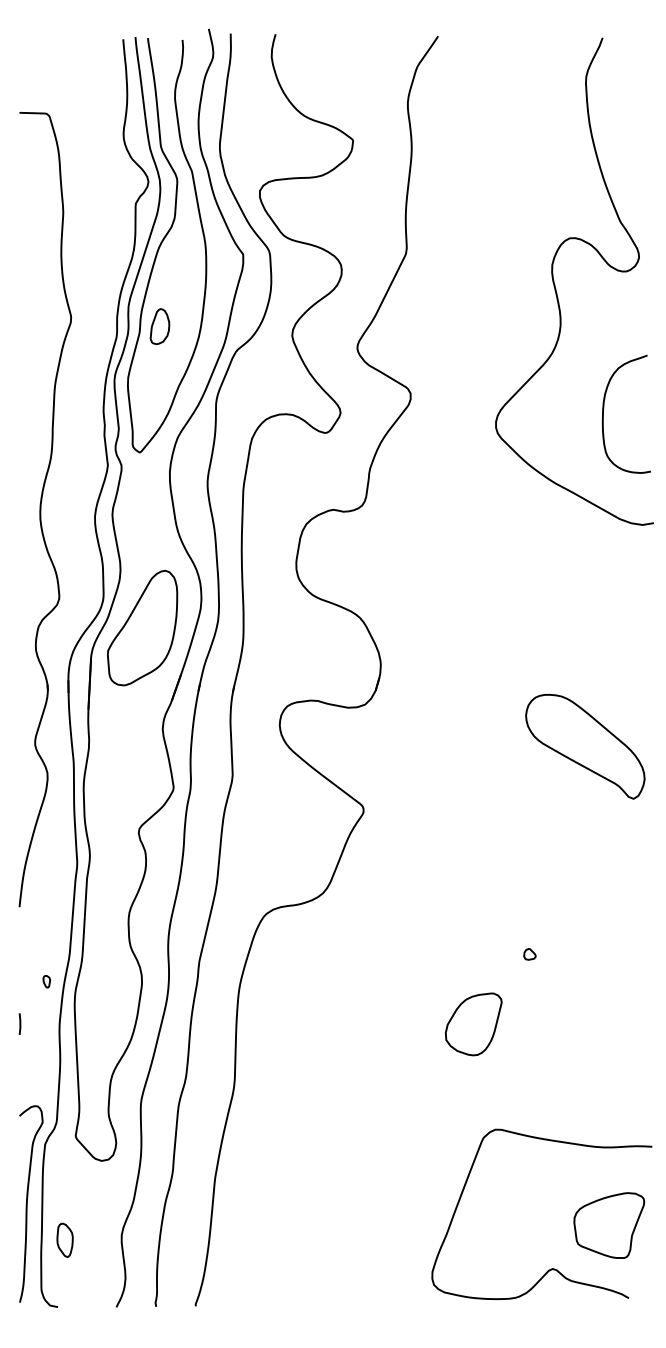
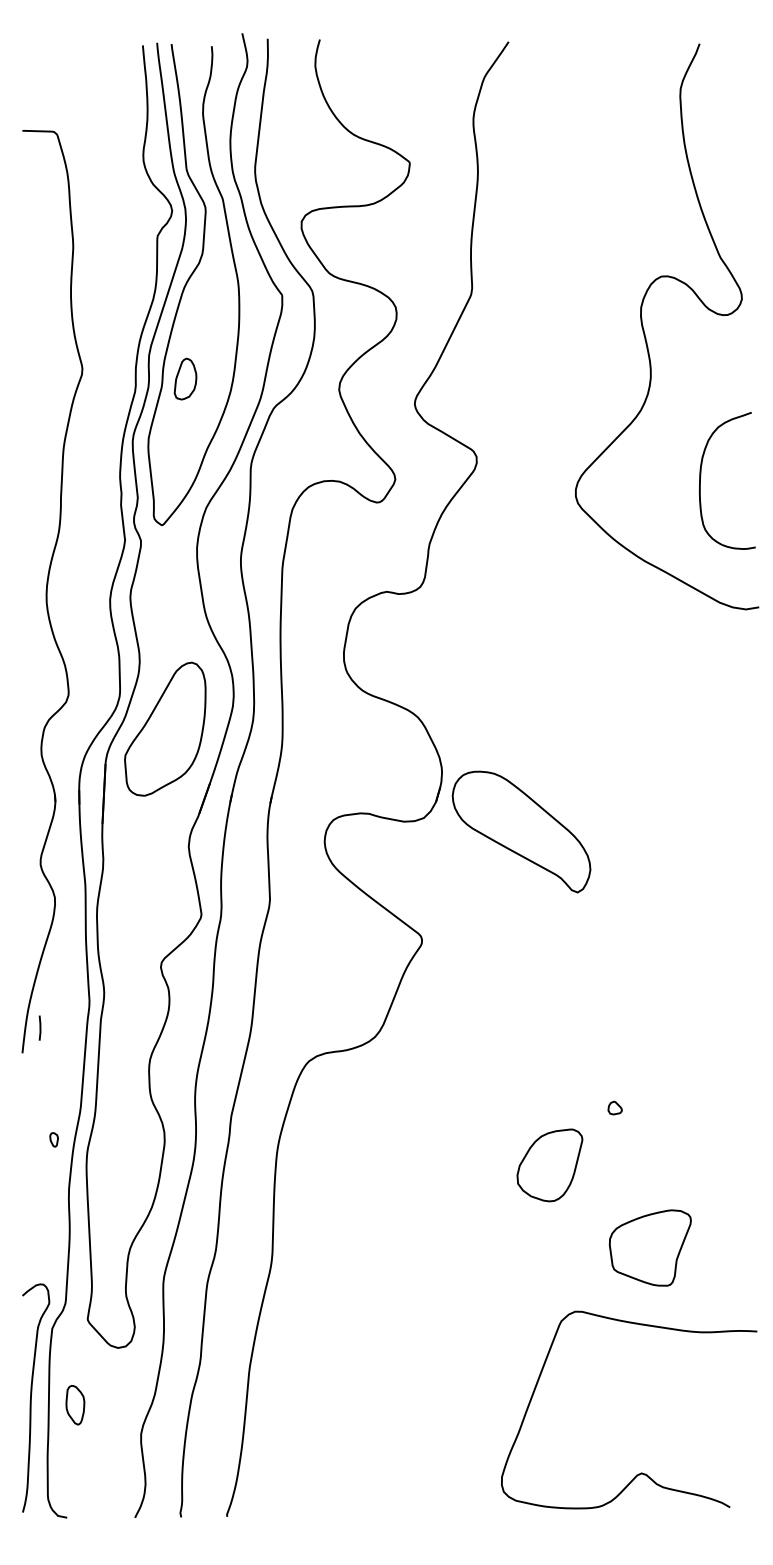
part: (585, 746) -> (521, 831), moved
line: (19, 1023) -> (39, 1027), moved
part: (473, 1024) -> (549, 1165), moved
part: (609, 1225) -> (650, 1247), moved
part: (65, 1240) -> (75, 1405), moved

